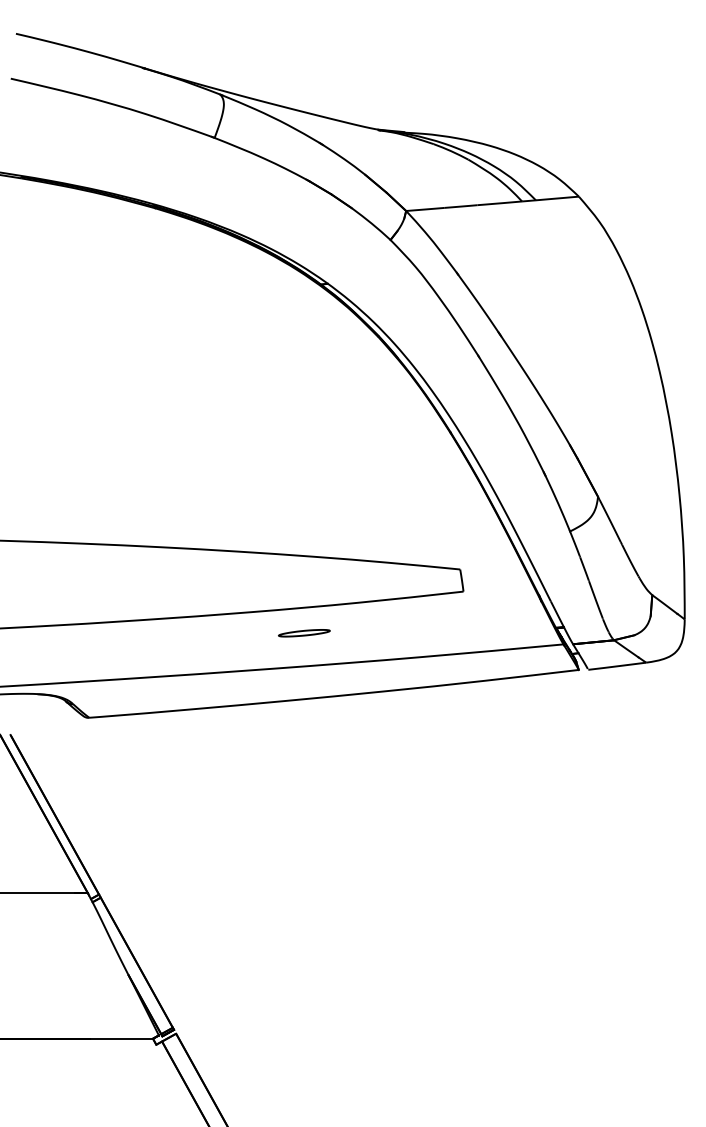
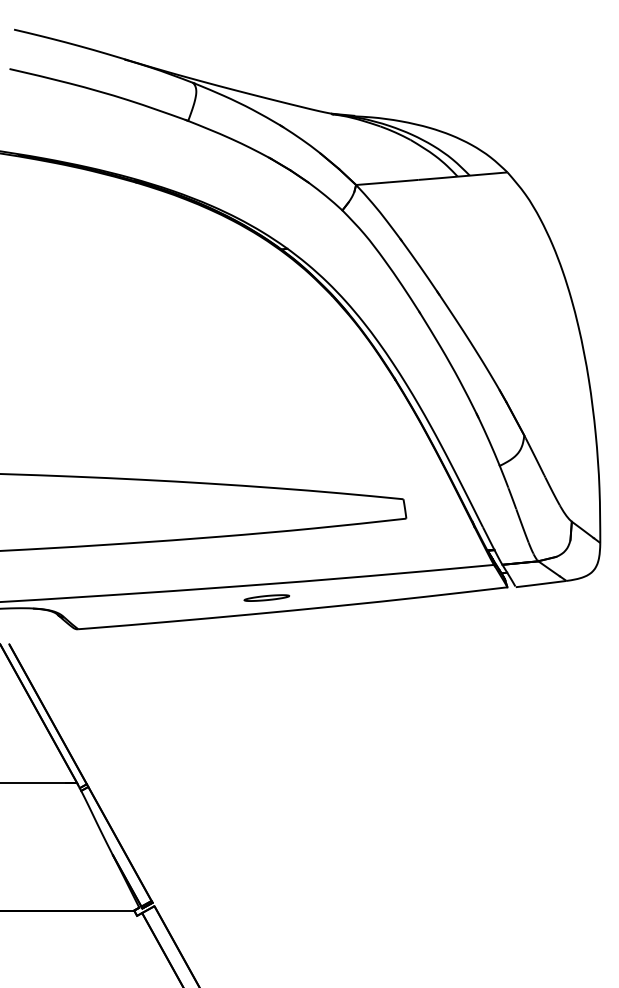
part: (304, 633) -> (266, 598), moved

